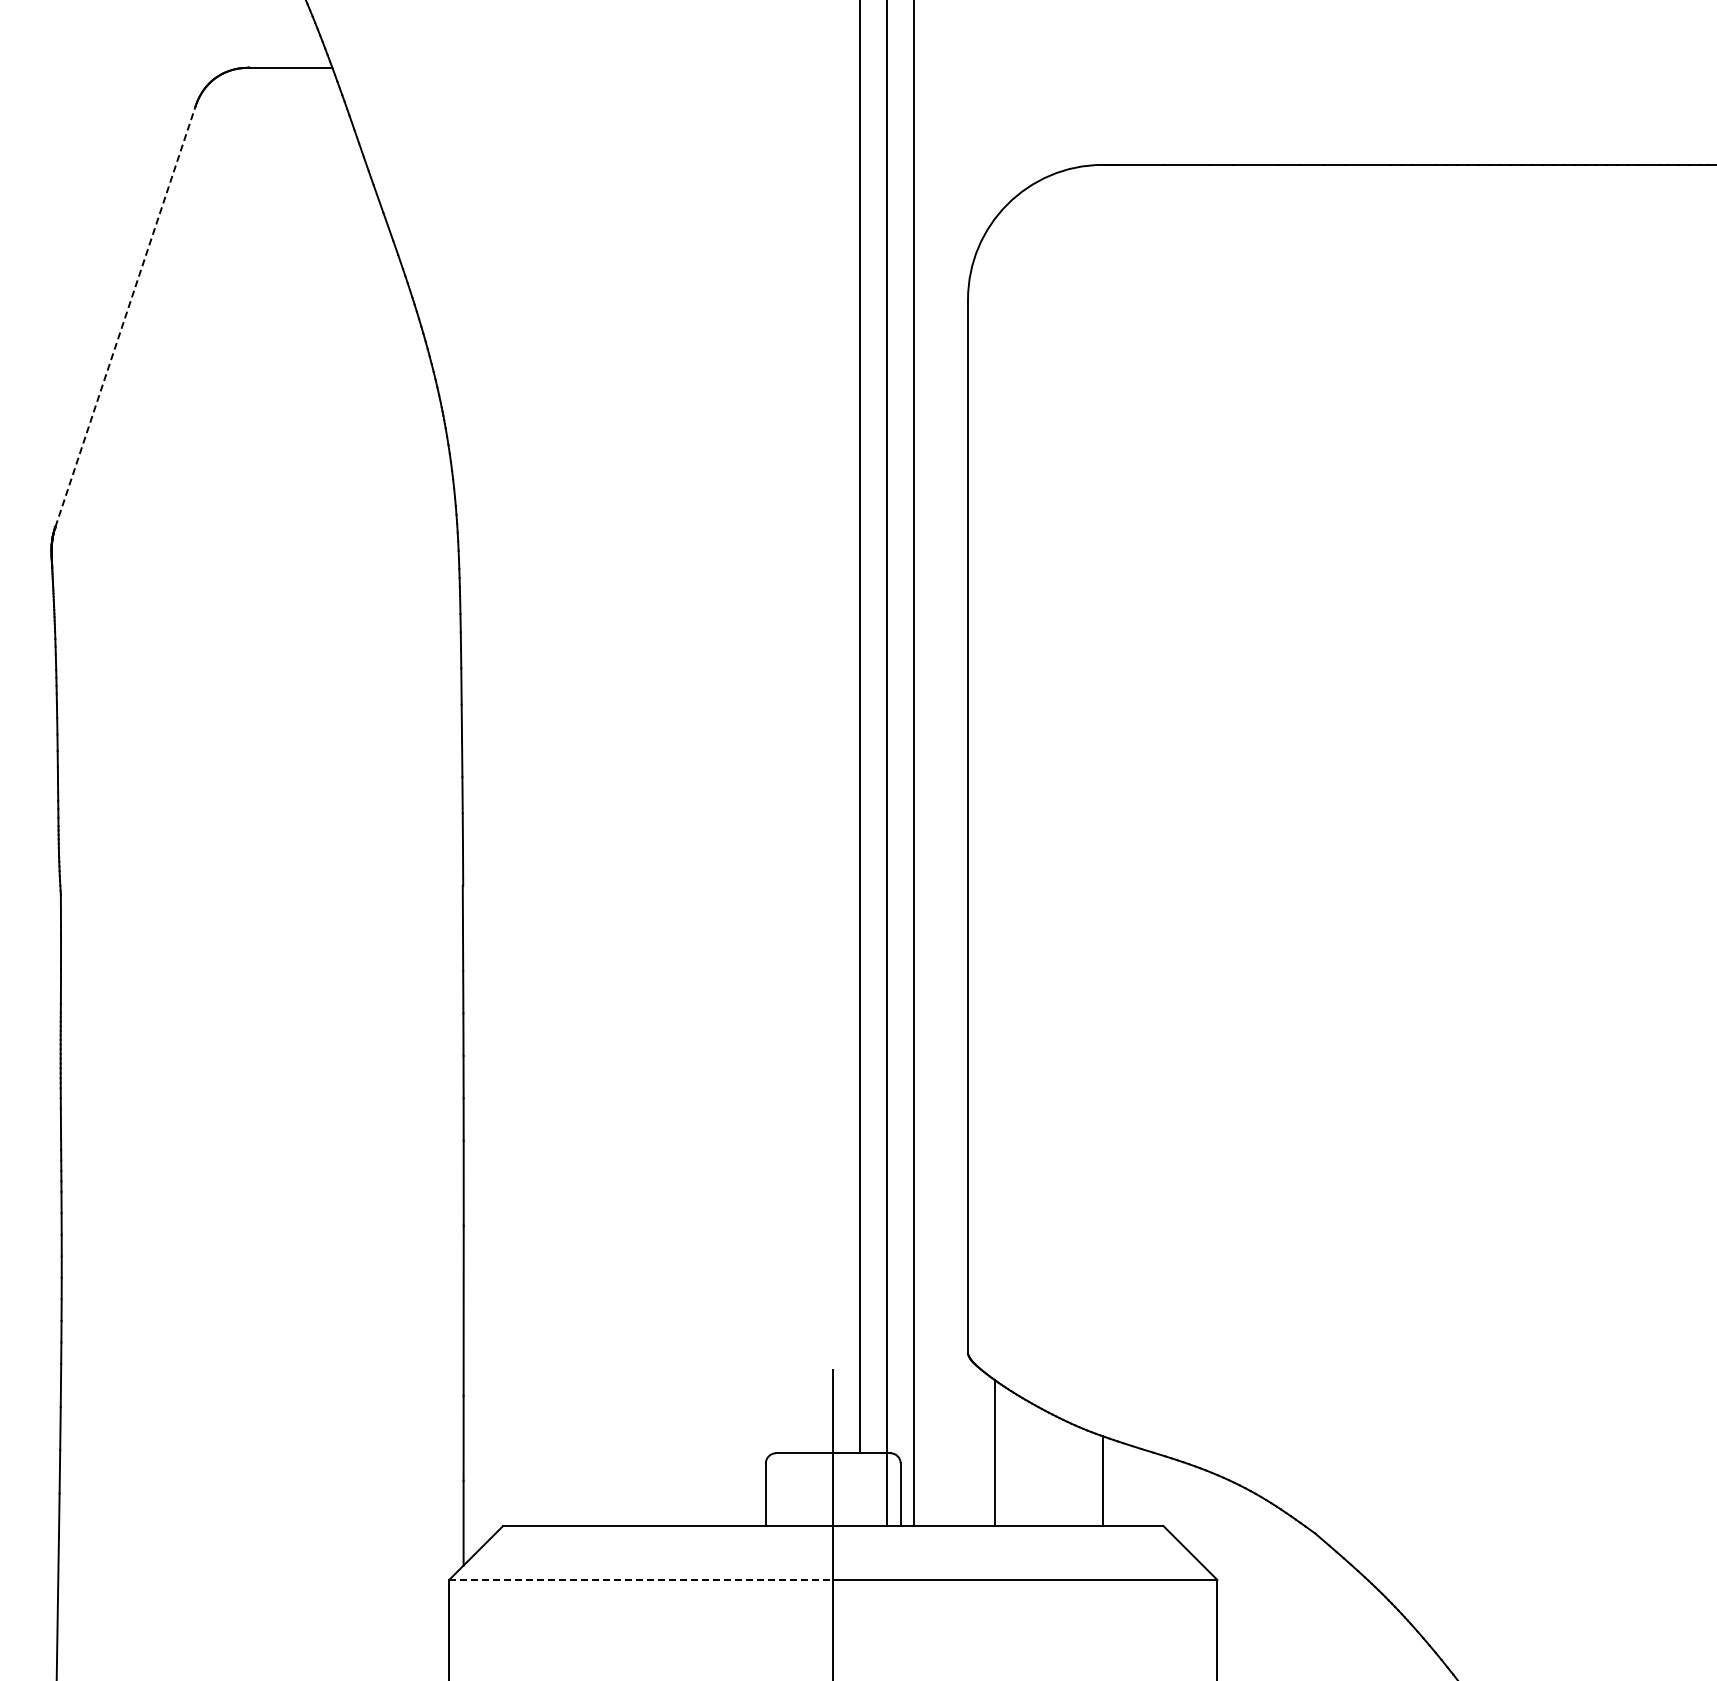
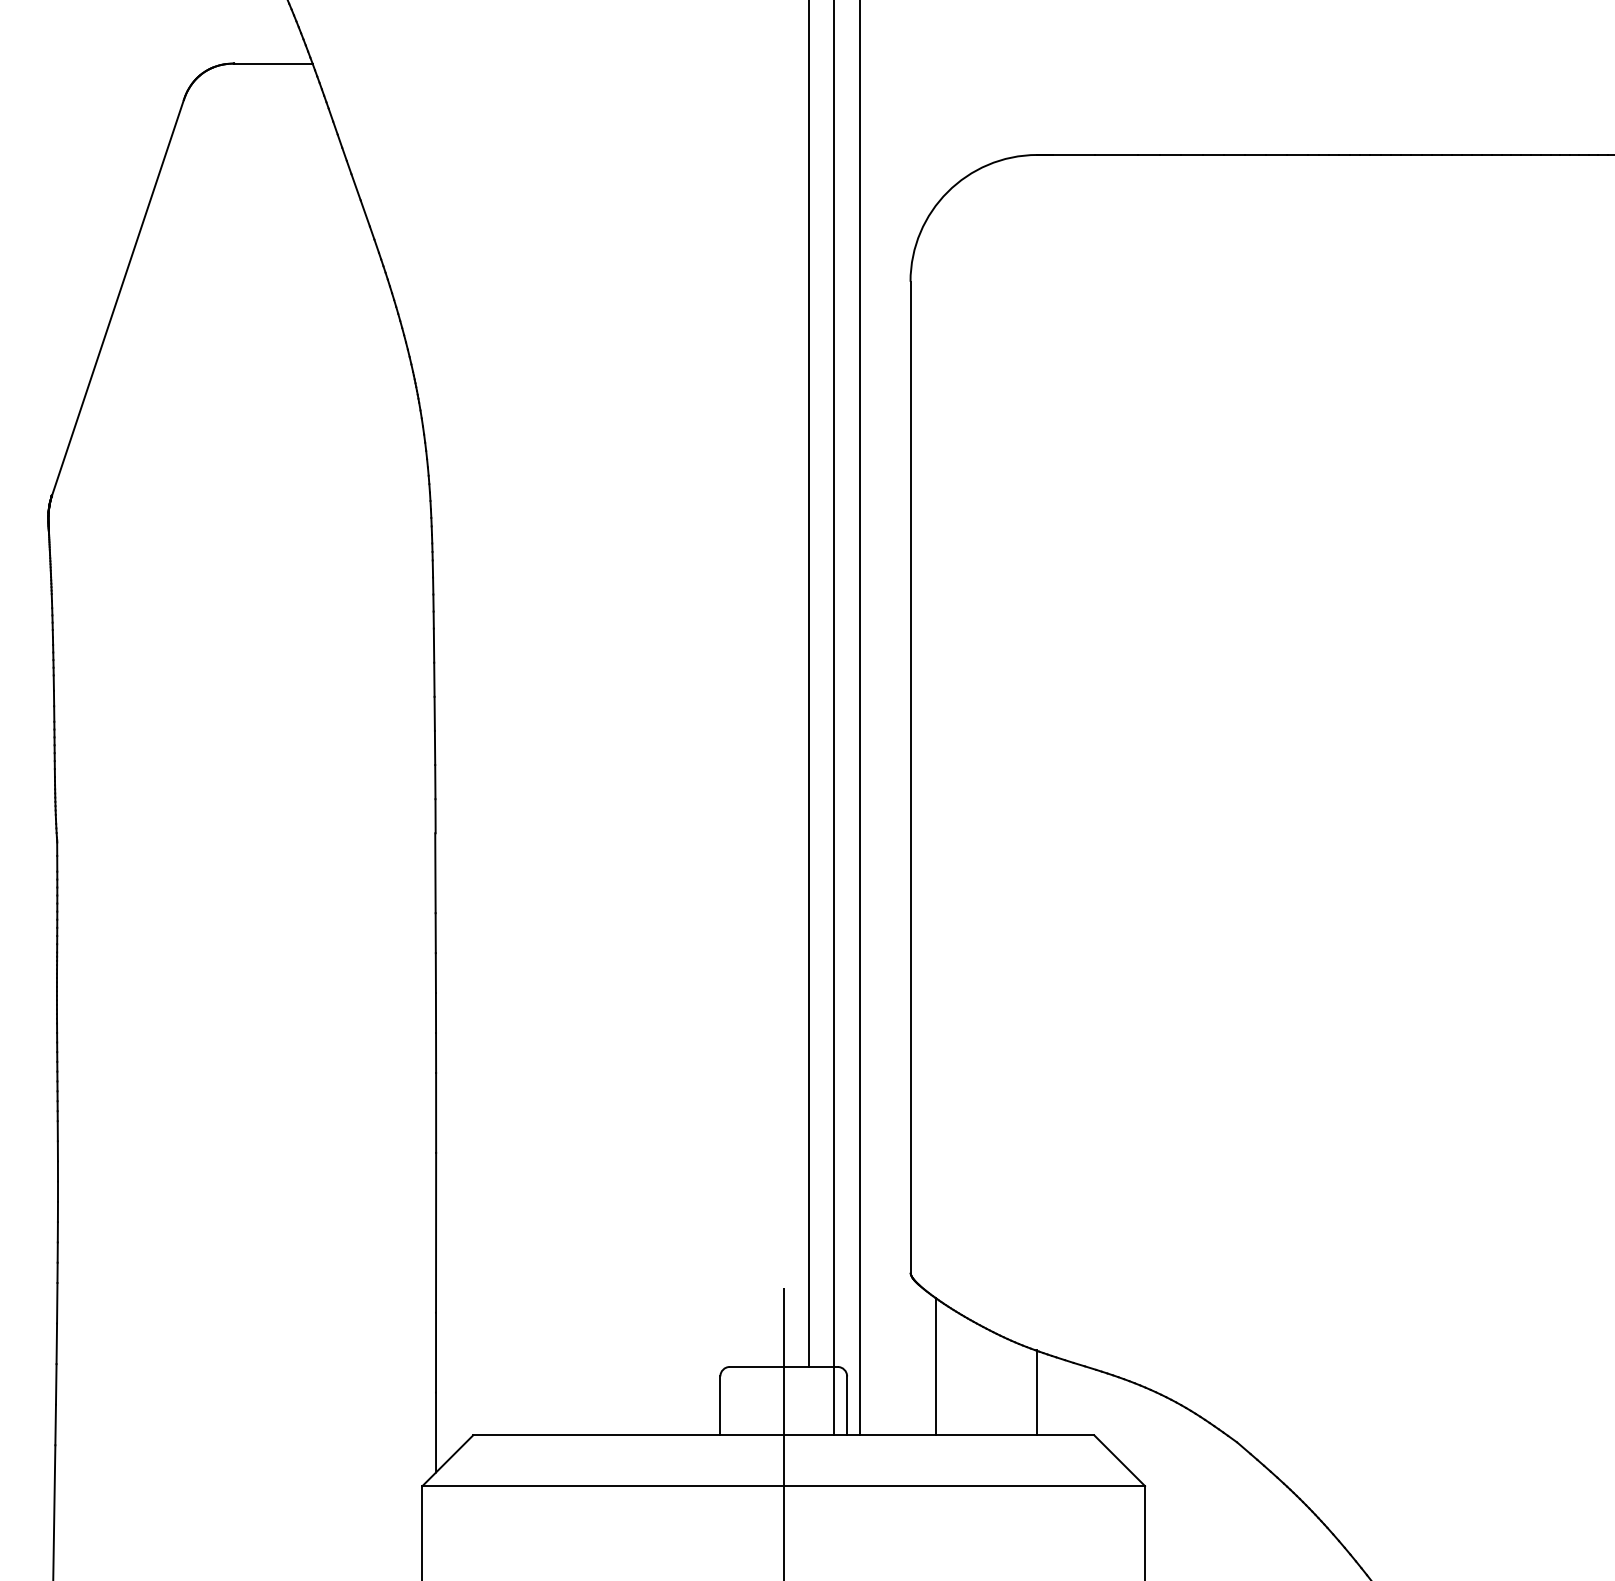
line: (125, 316) -> (117, 297), dashed -> solid
line: (641, 1579) -> (603, 1485), dashed -> solid

